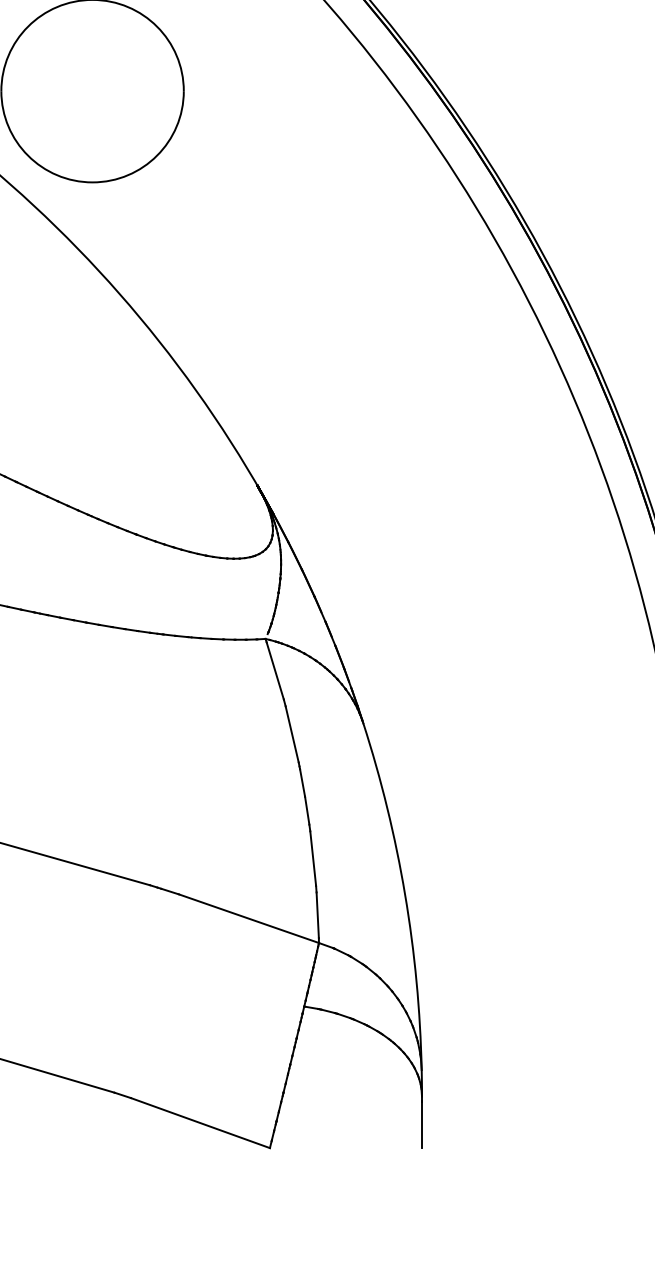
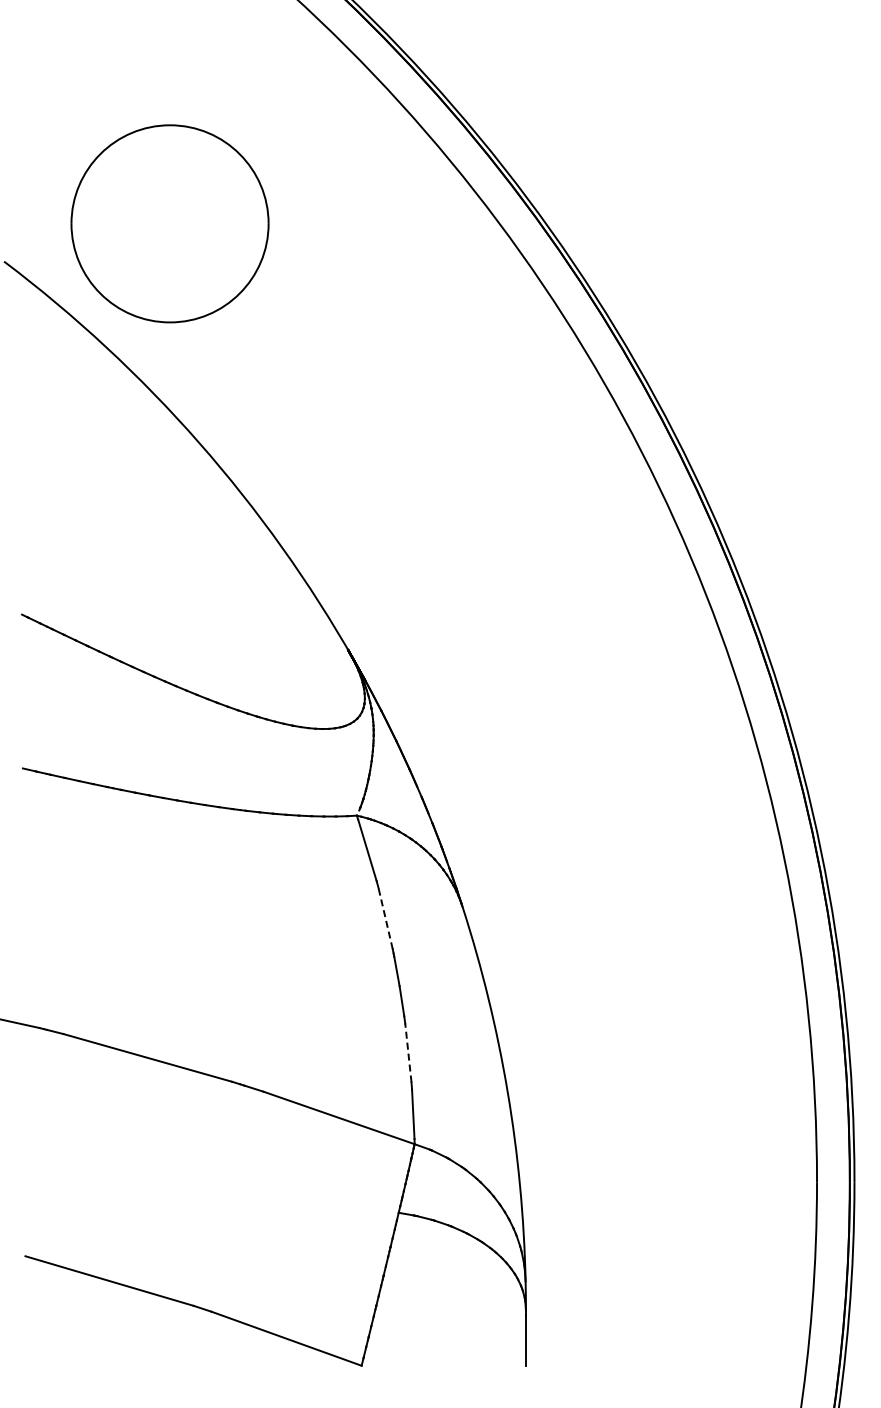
line: (292, 734) -> (385, 918), solid -> dashed
line: (313, 858) -> (408, 1052), solid -> dashed

